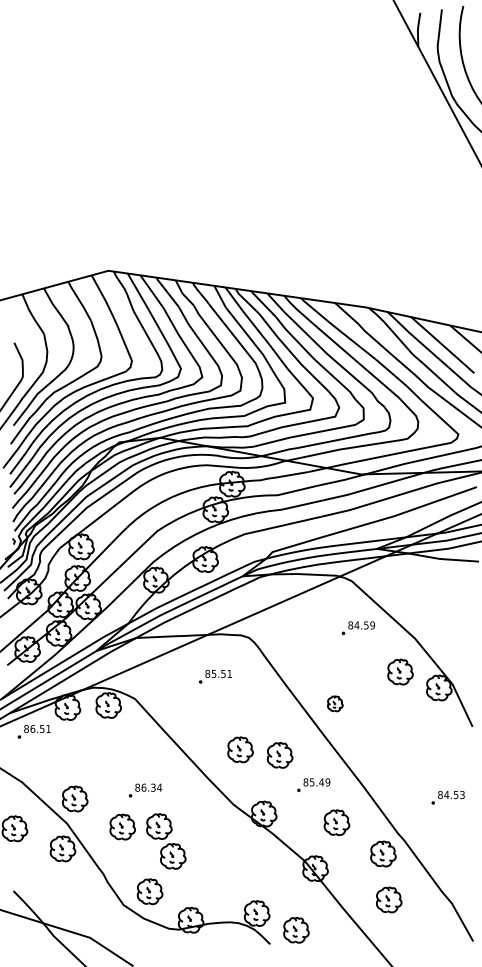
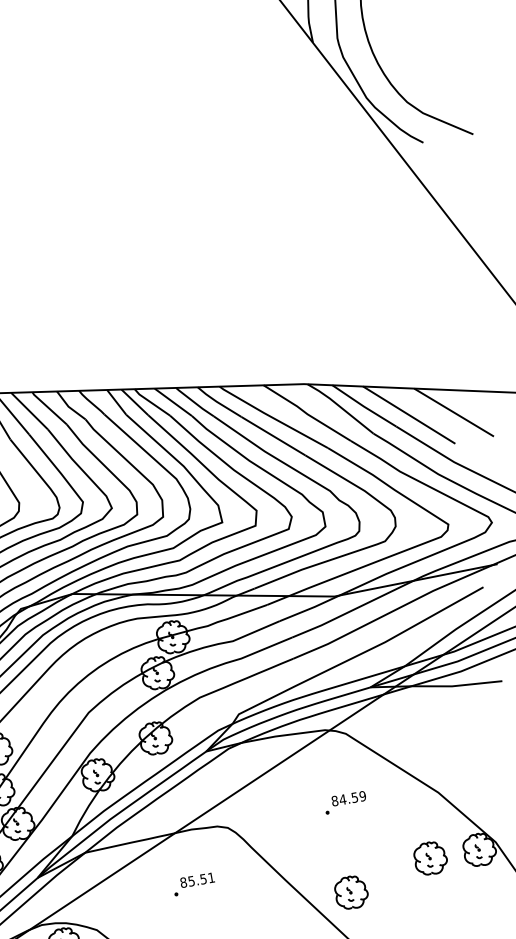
part: (358, 628) -> (345, 803), moved
part: (400, 671) -> (430, 857), moved
part: (335, 703) -> (351, 892), size x1.67

